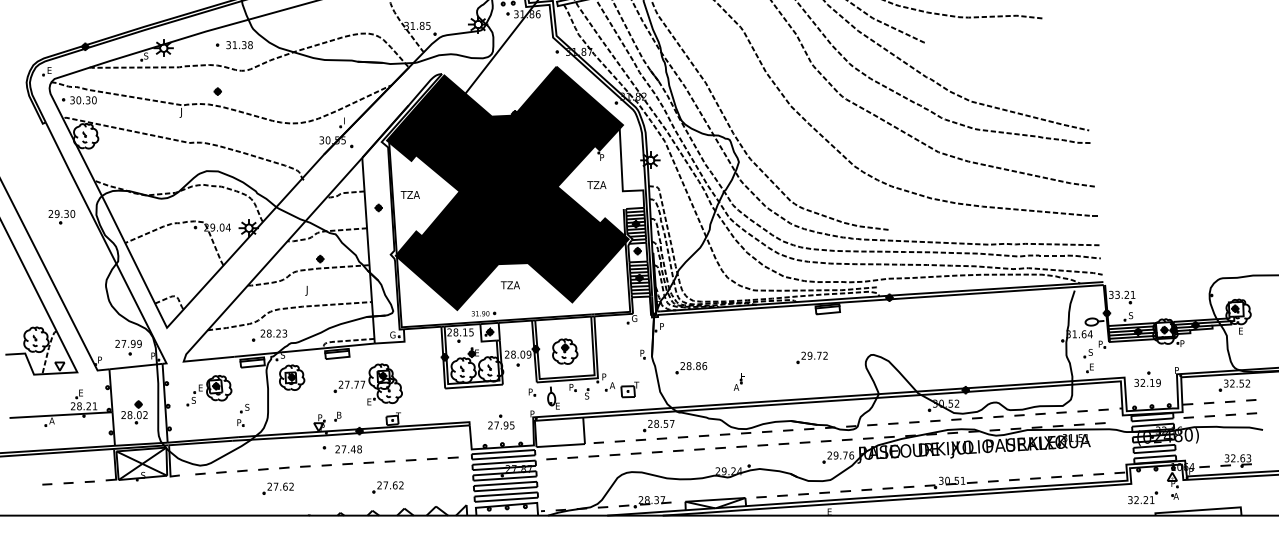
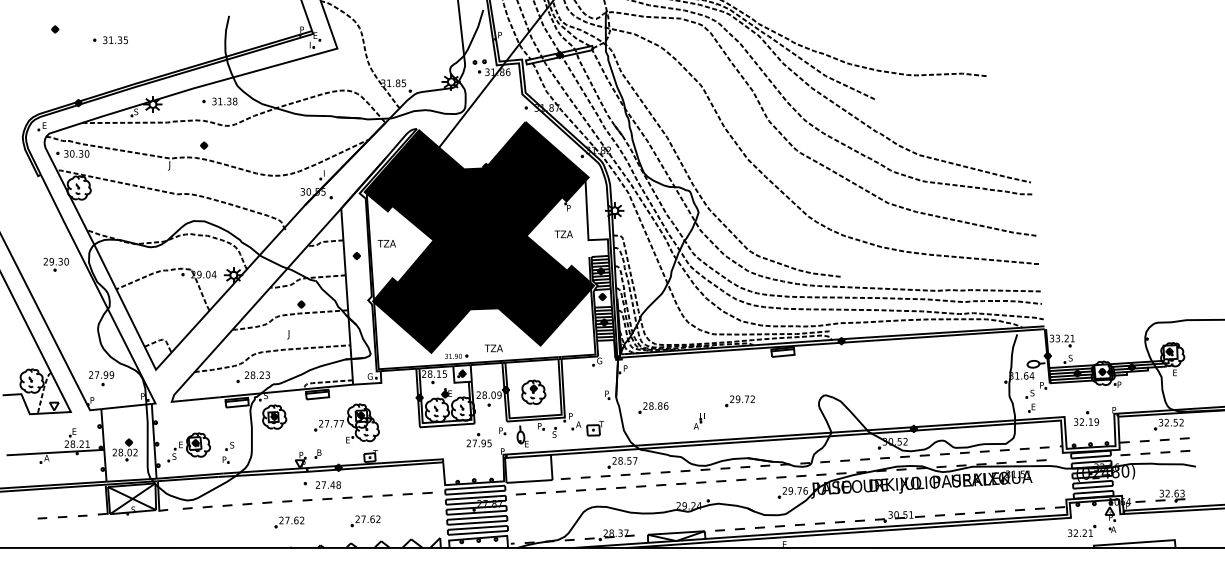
text: (510, 285) -> (493, 348), moved
part: (128, 347) -> (101, 378), moved
part: (811, 358) -> (739, 401), moved
part: (208, 390) -> (188, 447), moved
part: (500, 422) -> (478, 440), moved
part: (278, 488) -> (289, 522), moved

